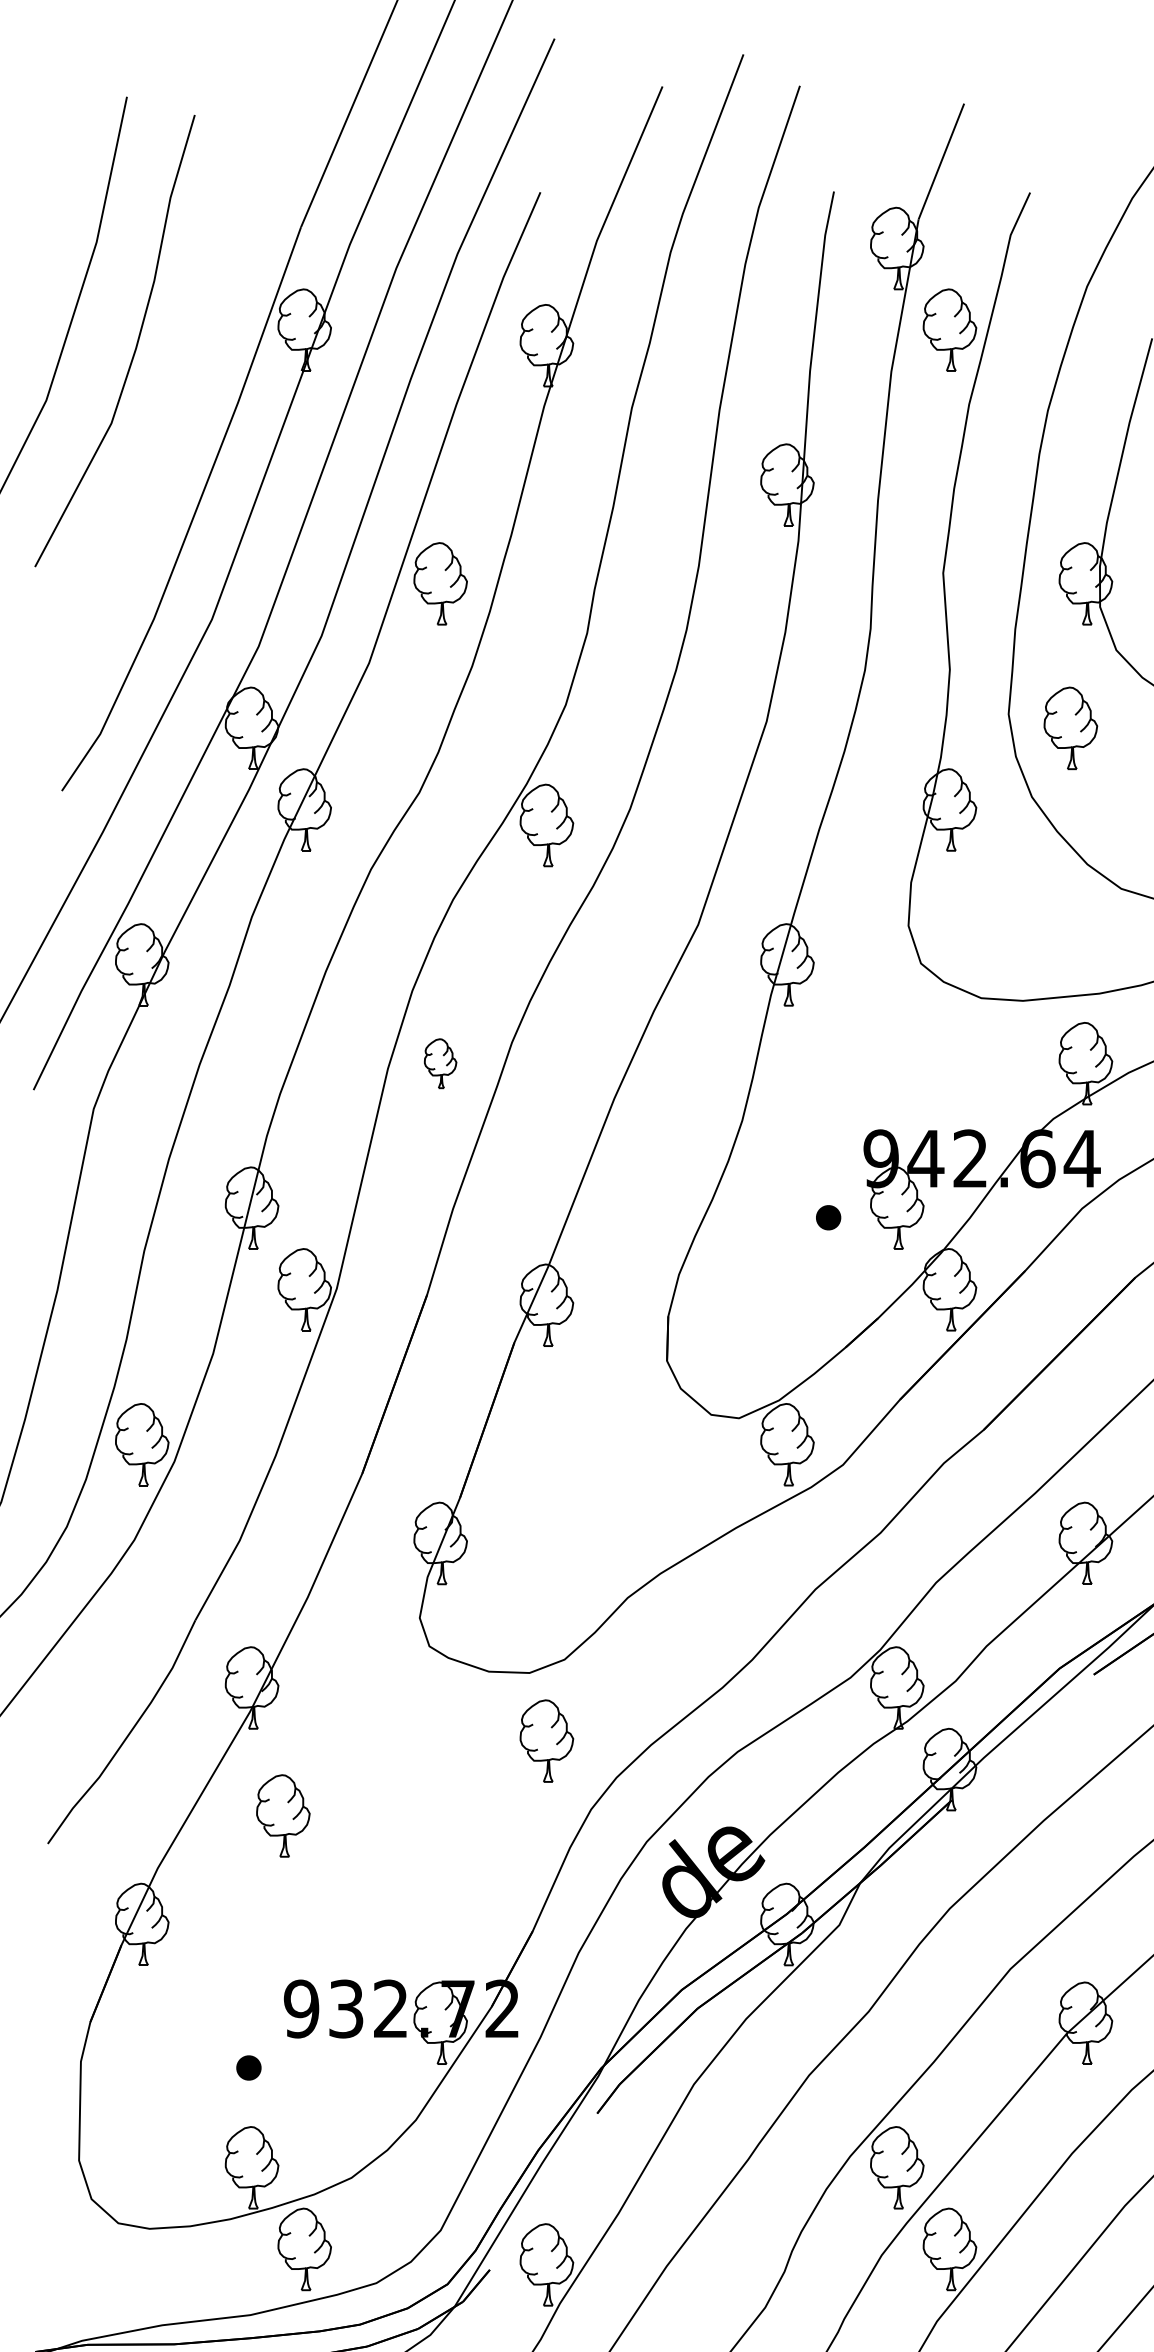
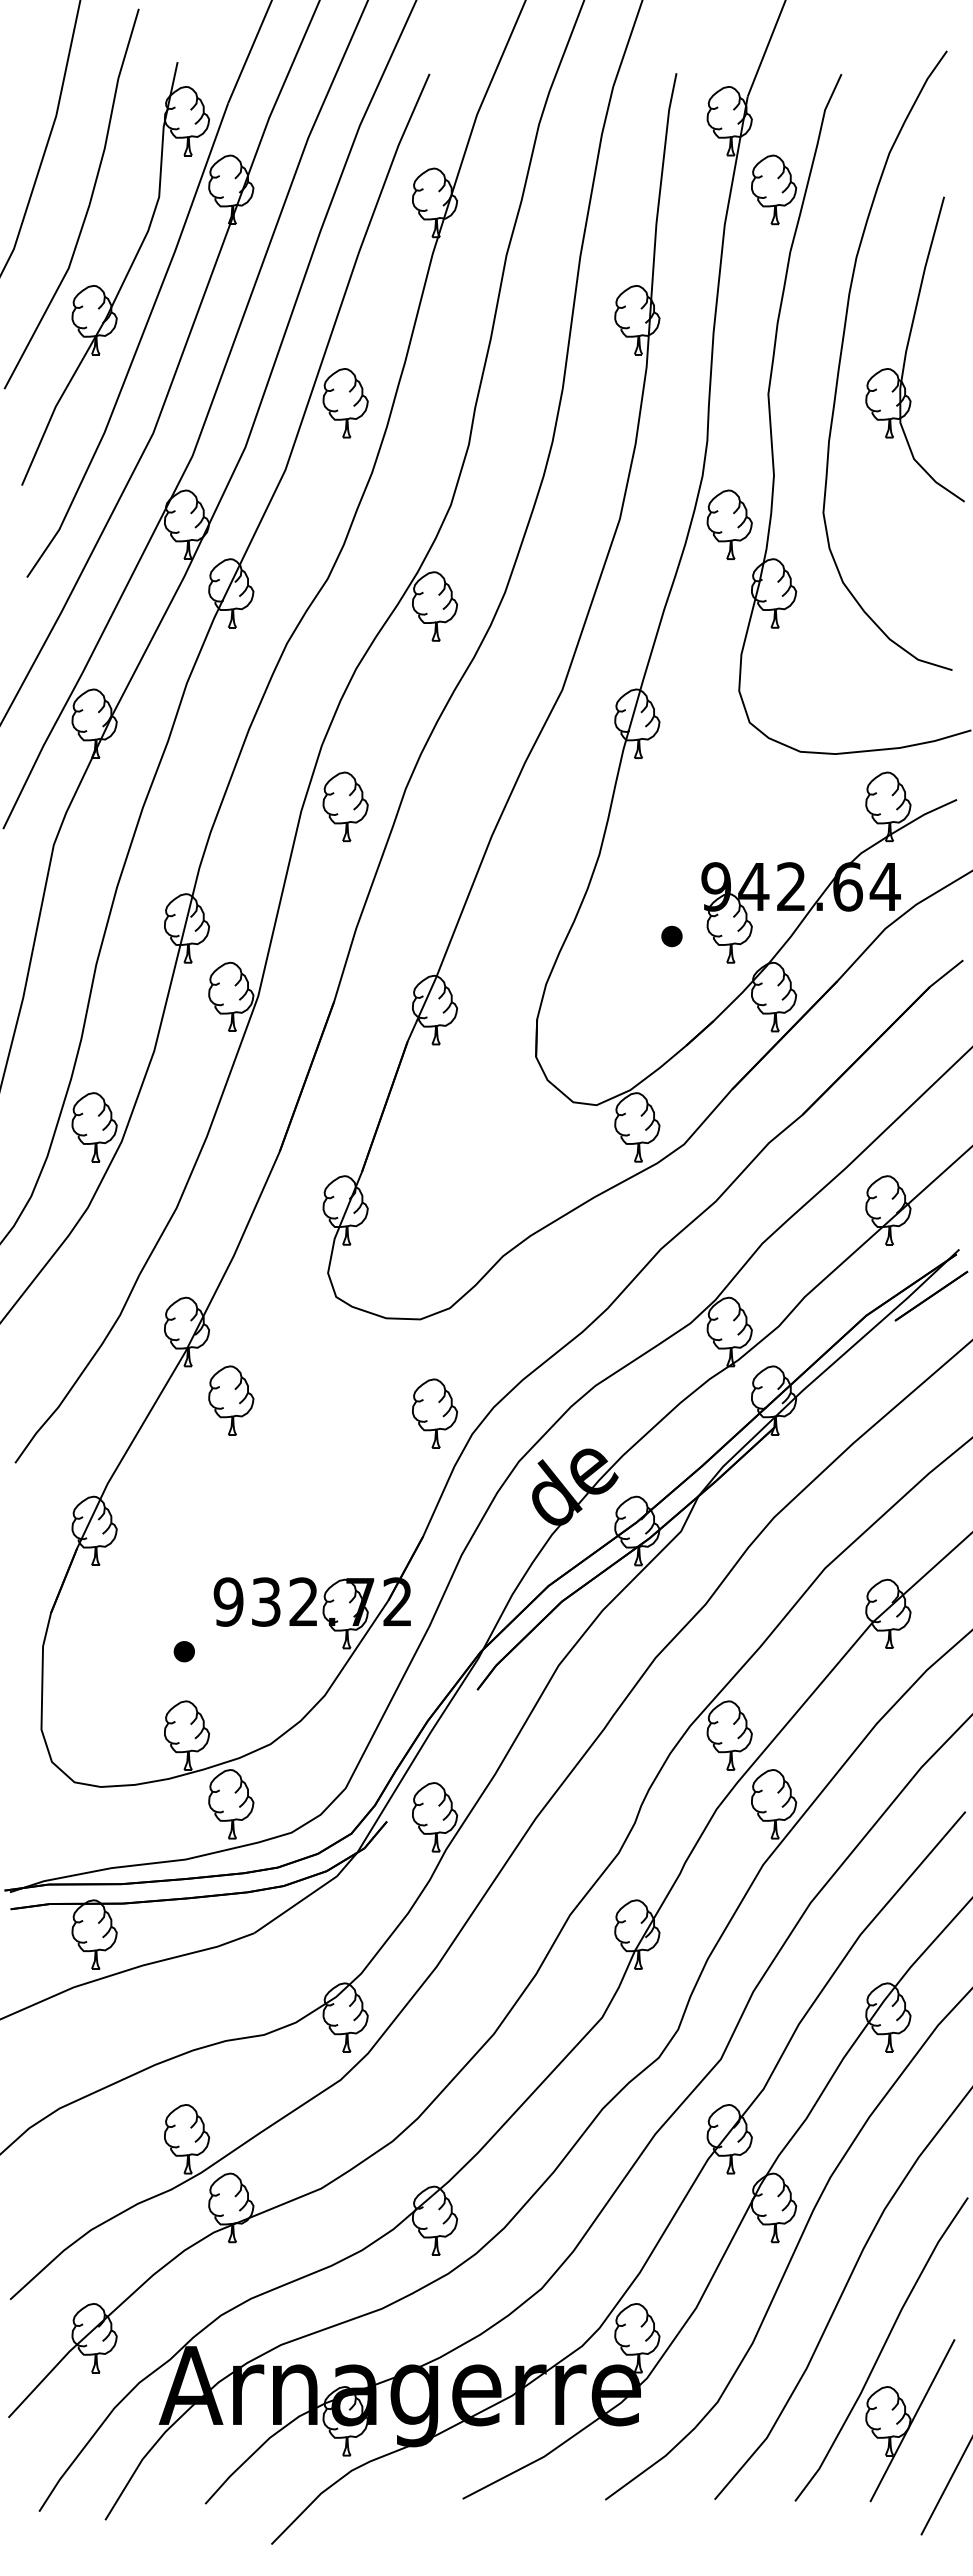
part: (177, 434) -> (124, 277), added
part: (1070, 727) -> (729, 524), moved
part: (440, 1063) -> (345, 806), size x1.67
part: (546, 1740) -> (434, 1413), moved
part: (283, 1815) -> (231, 1400), moved

